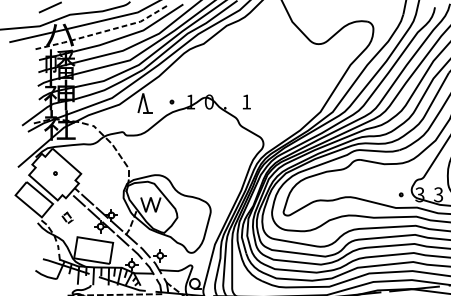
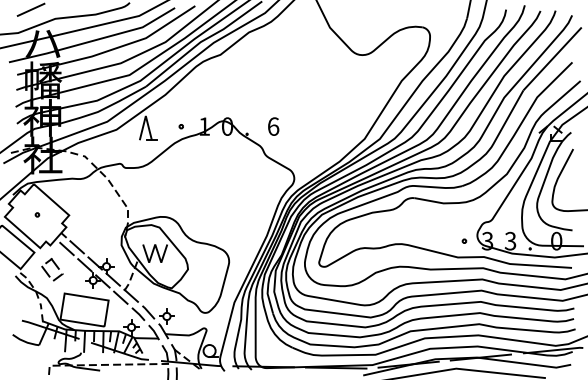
line: (100, 32) -> (93, 40), dashed -> solid
text: (246, 101) -> (273, 126), 1 -> 6
part: (67, 217) -> (52, 269), size x1.67

